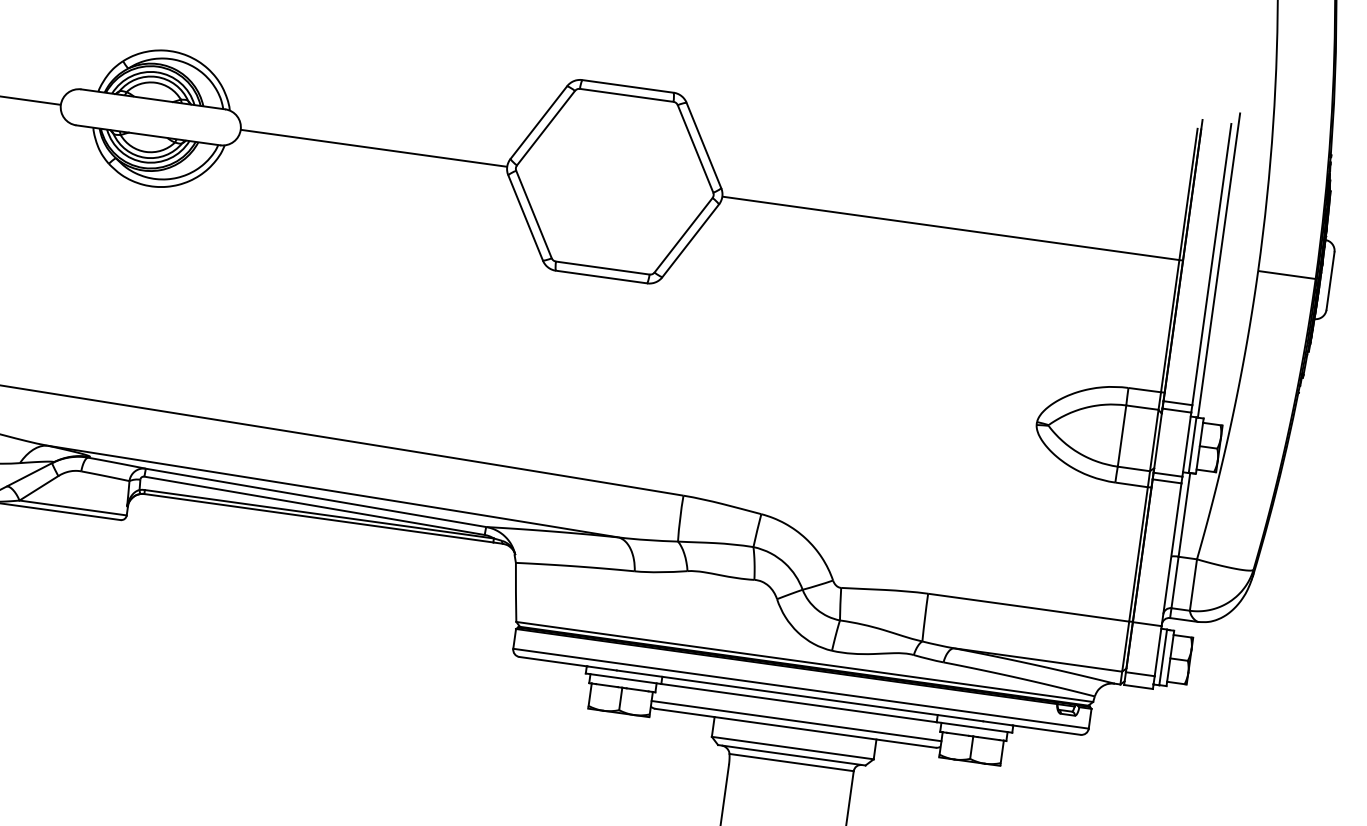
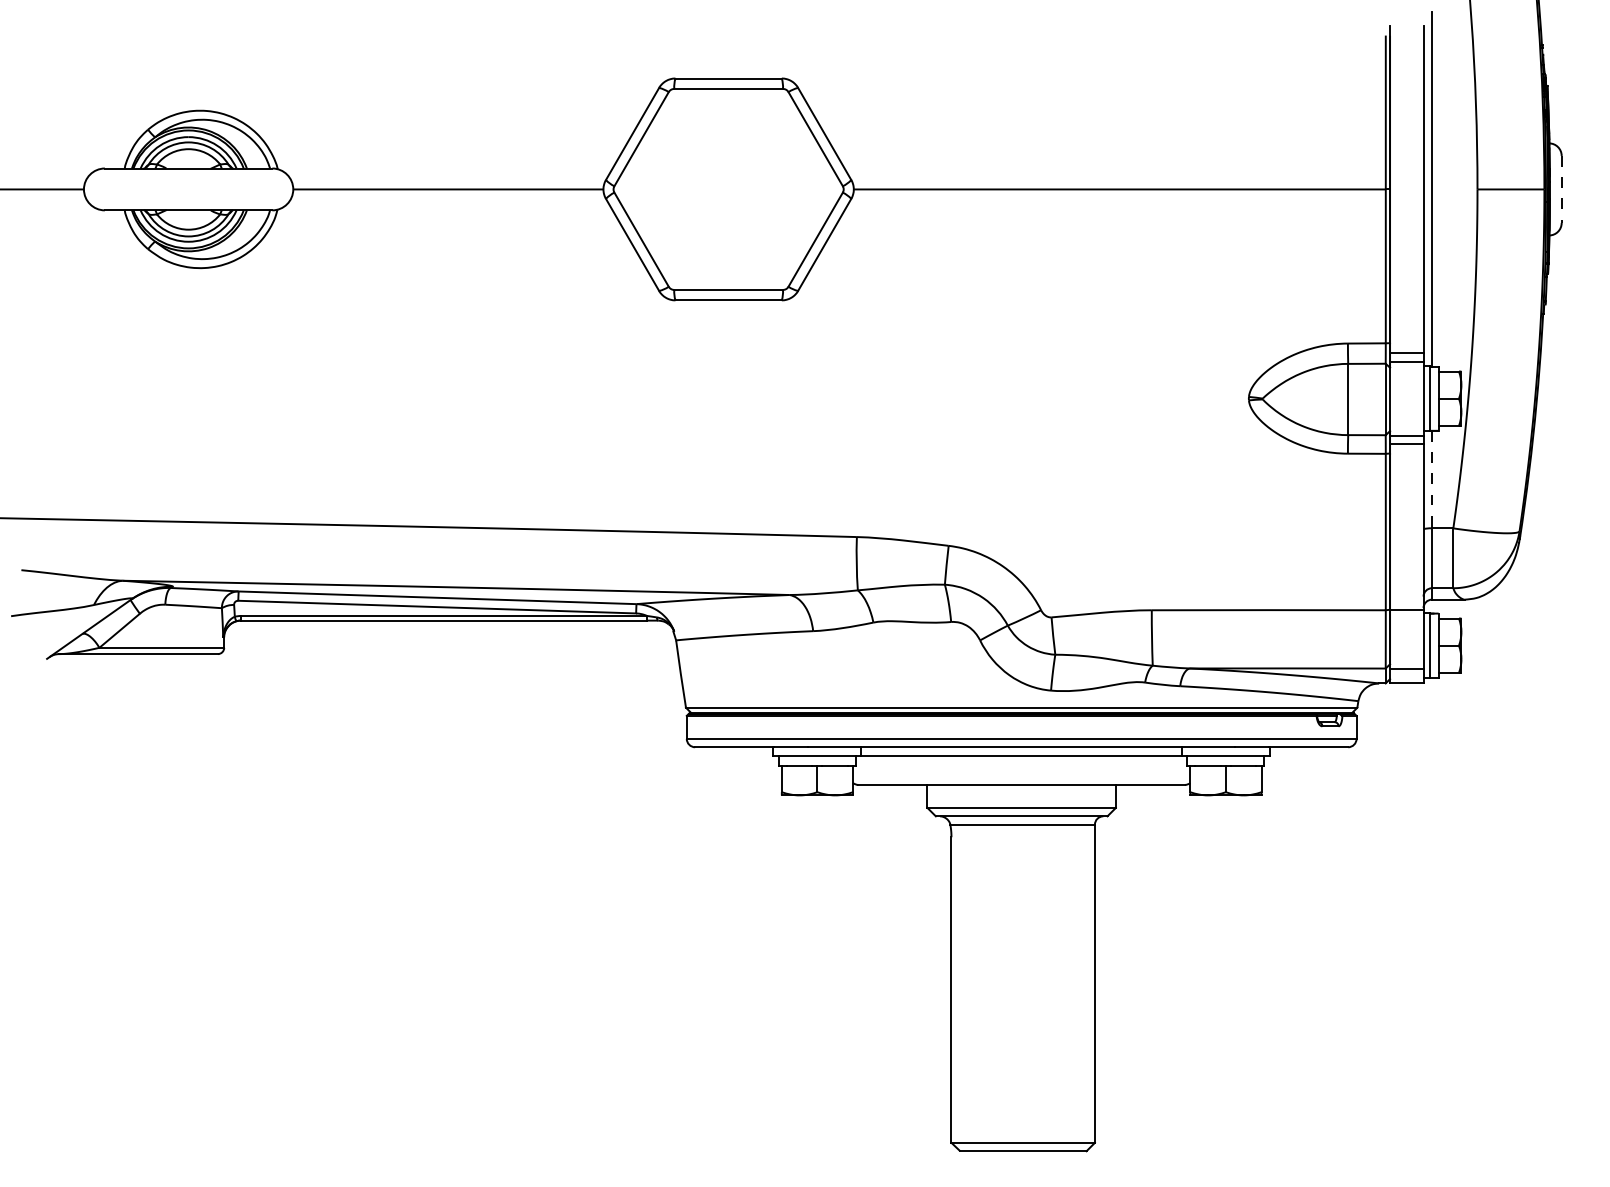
line: (1330, 281) -> (1561, 189), solid -> dashed
line: (1184, 514) -> (1431, 479), solid -> dashed
line: (796, 721) -> (1021, 776), removed

